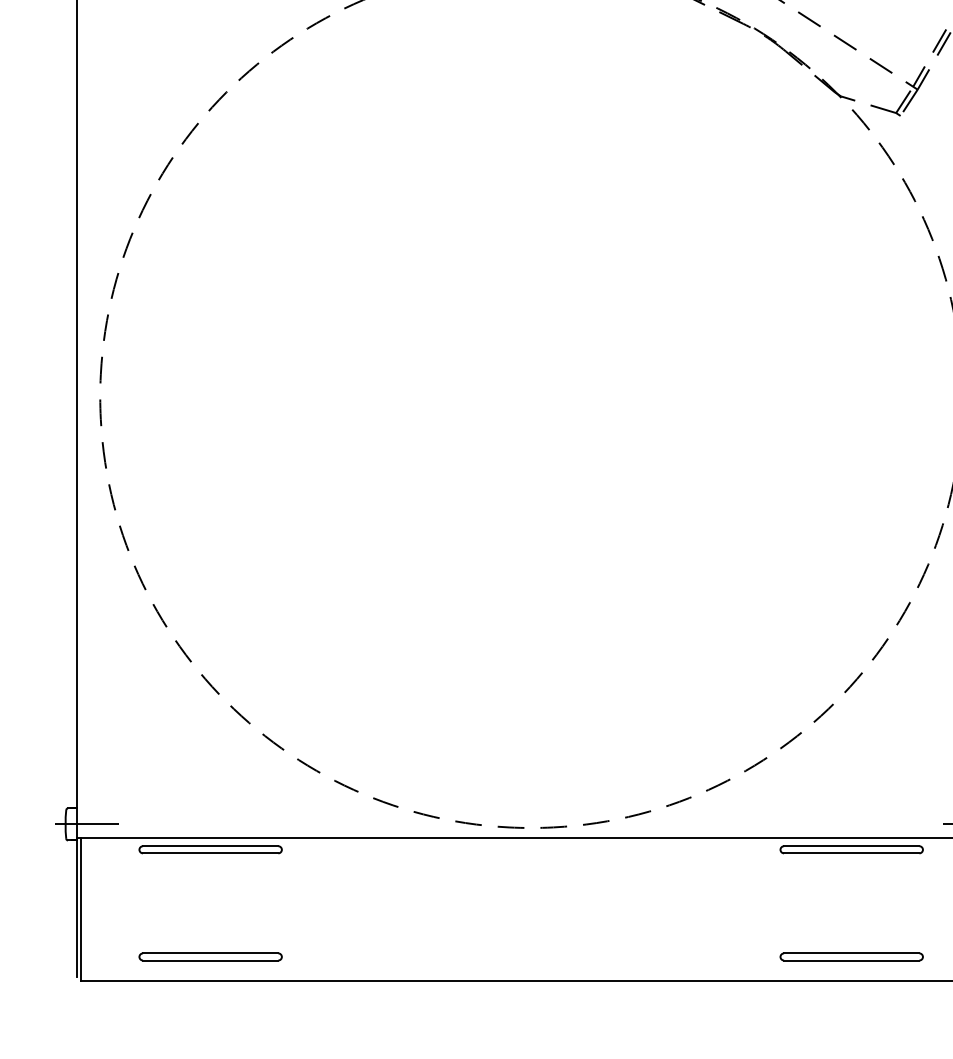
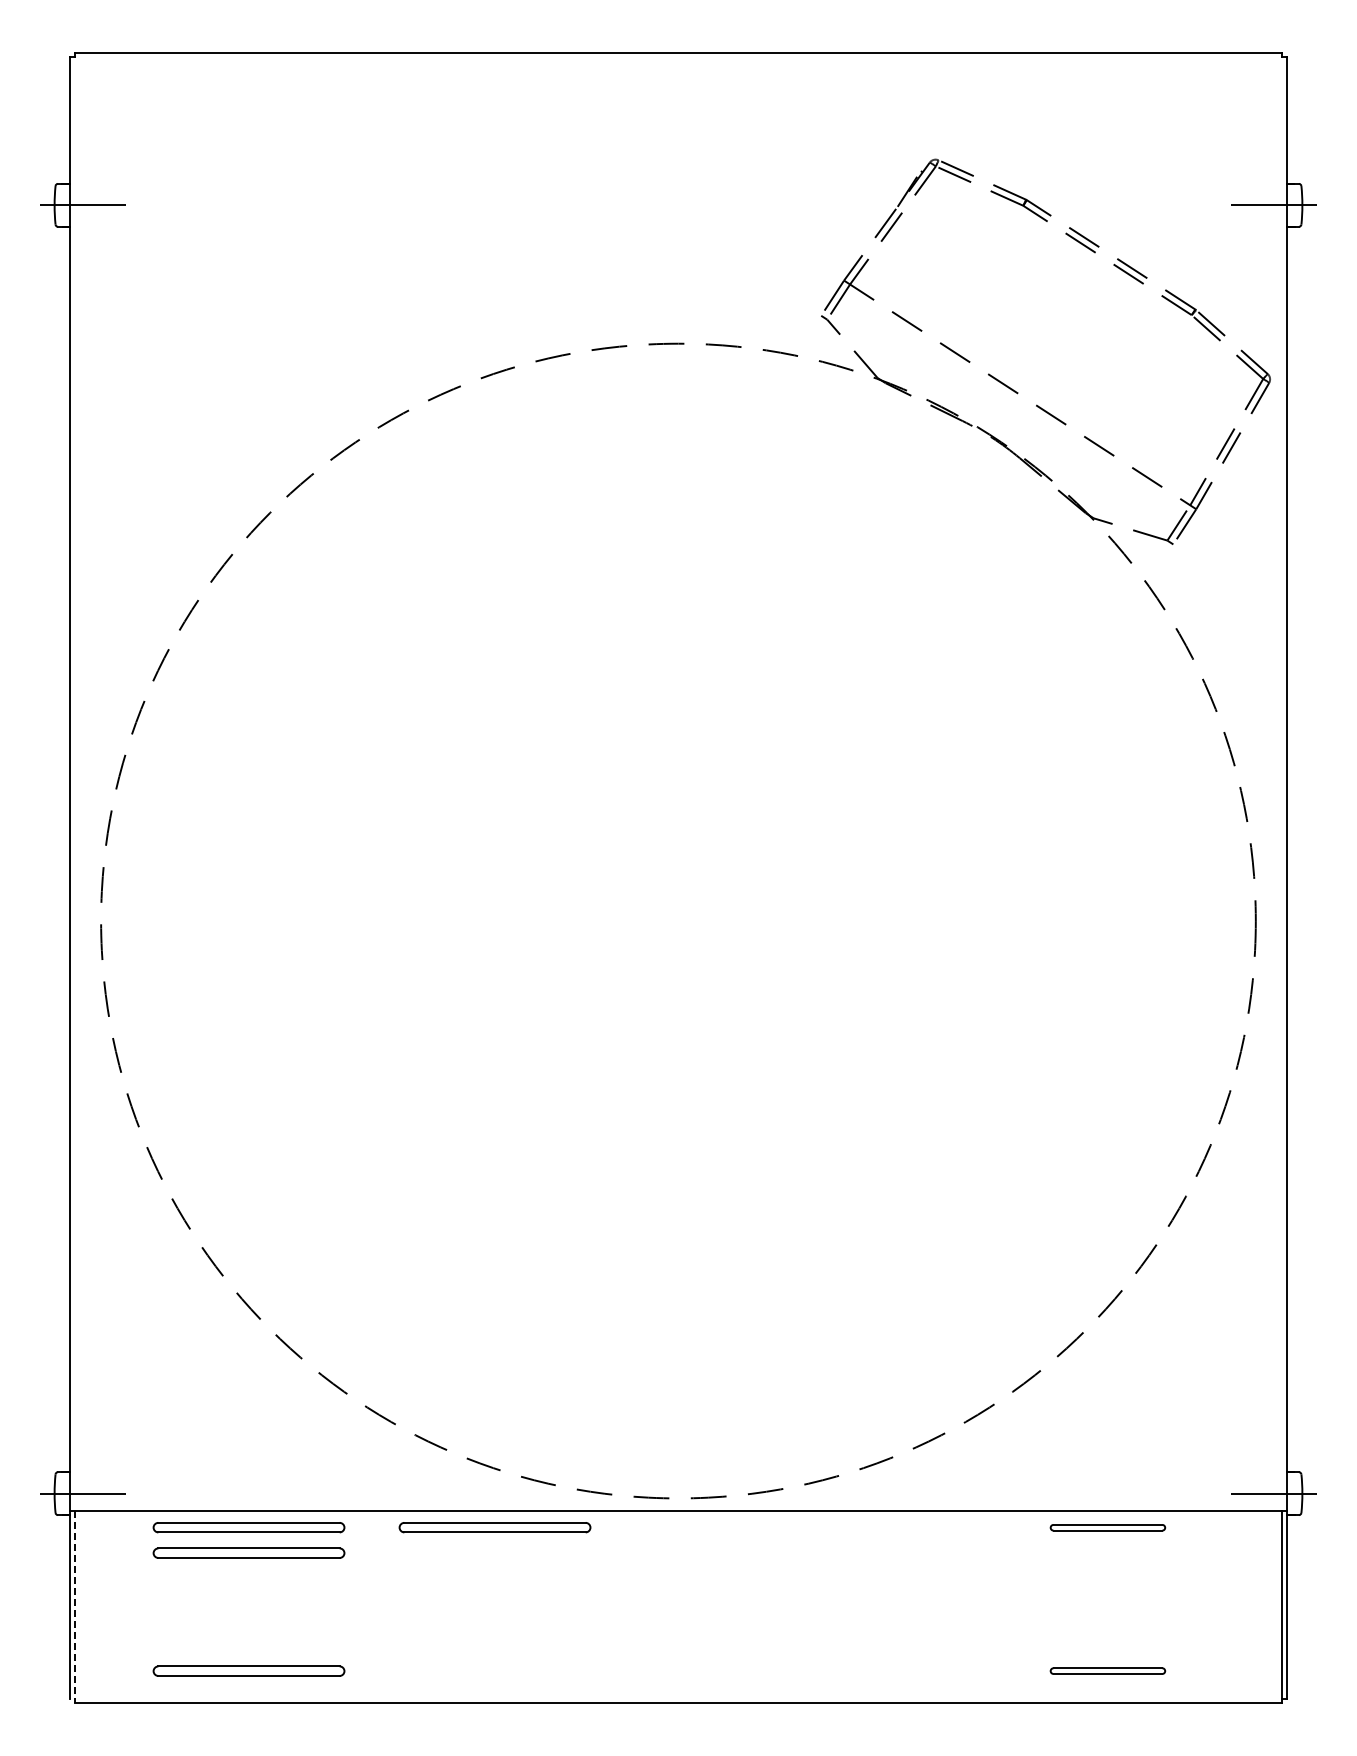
part: (393, 849) -> (494, 1527), added
part: (851, 849) -> (1107, 1527), size x0.6
part: (210, 868) -> (248, 1552), added
line: (80, 909) -> (74, 1607), solid -> dashed
part: (851, 956) -> (1107, 1670), size x0.6

